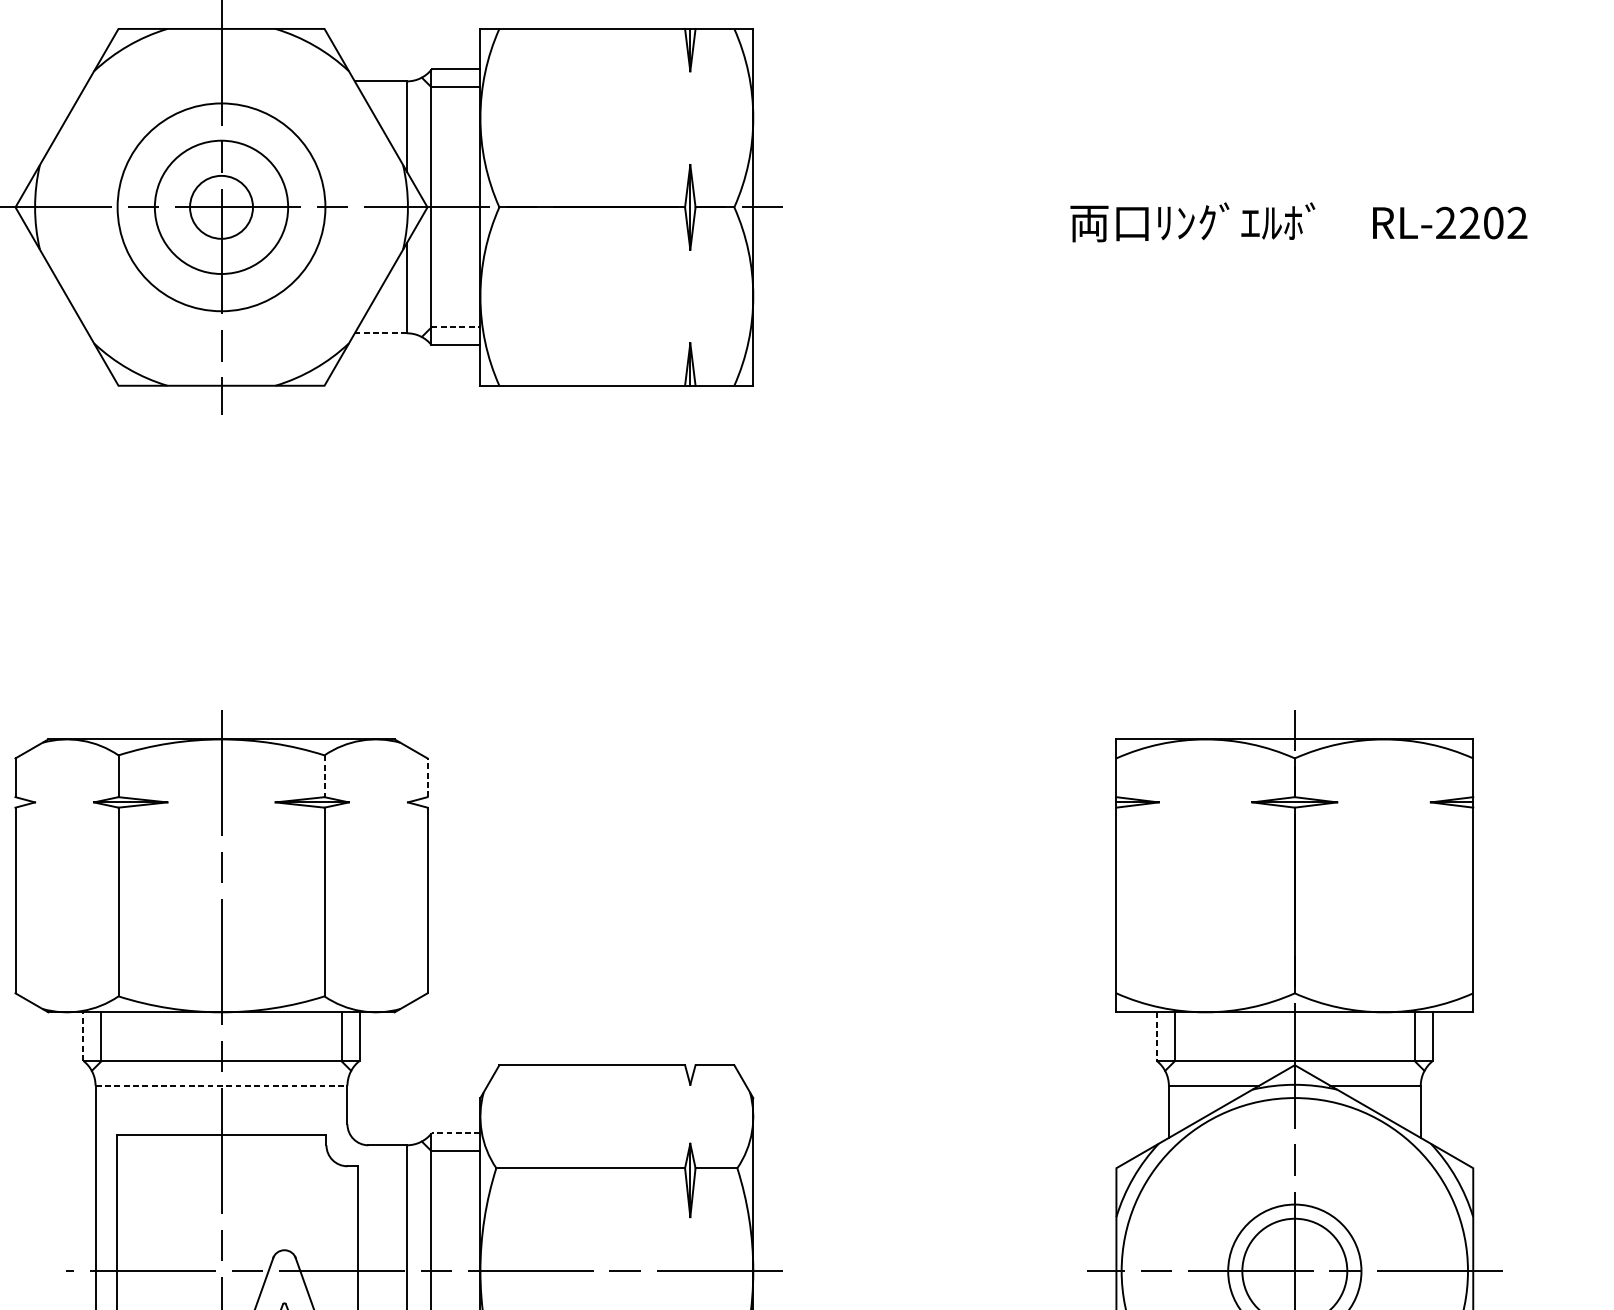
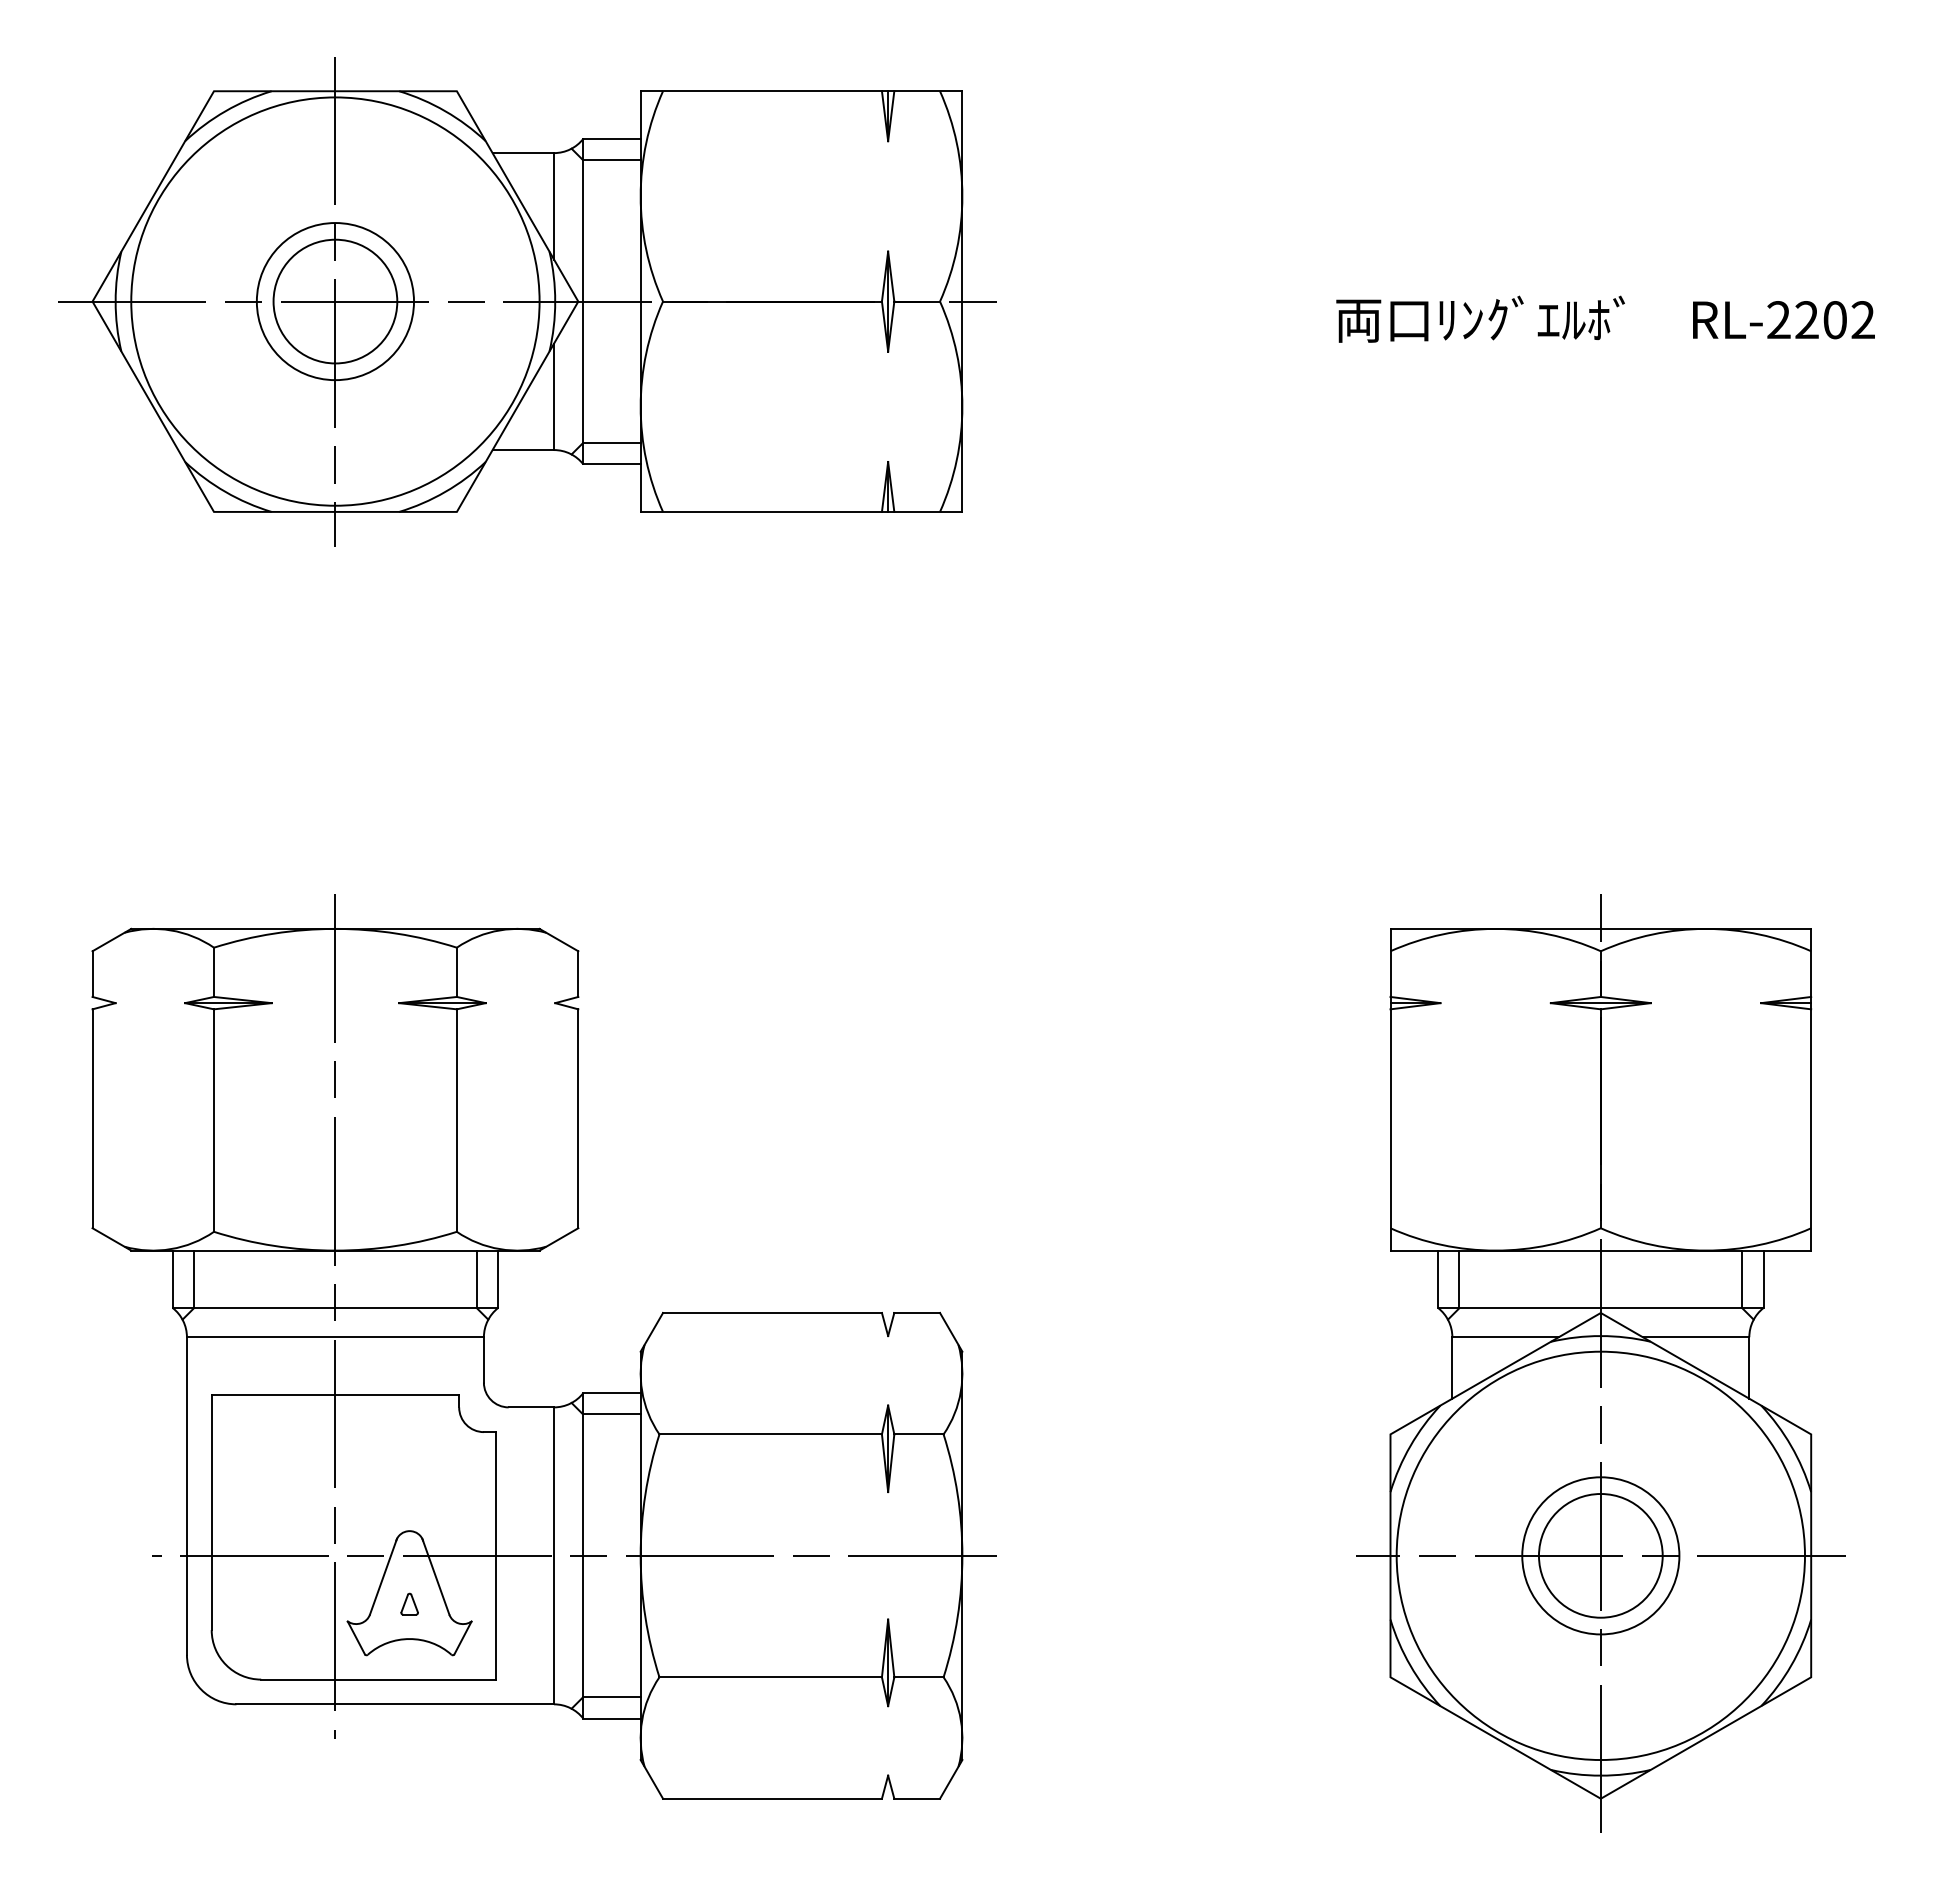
circle: (221, 207) -> (335, 301), size x1.67
circle: (221, 207) -> (335, 301), size x1.67
line: (455, 327) -> (611, 443), dashed -> solid
line: (381, 333) -> (523, 450), dashed -> solid
line: (324, 776) -> (456, 972), dashed -> solid
line: (427, 778) -> (578, 974), dashed -> solid
line: (83, 1036) -> (172, 1279), dashed -> solid
line: (1157, 1036) -> (1438, 1279), dashed -> solid
line: (221, 1086) -> (335, 1337), dashed -> solid
line: (456, 1133) -> (612, 1393), dashed -> solid

